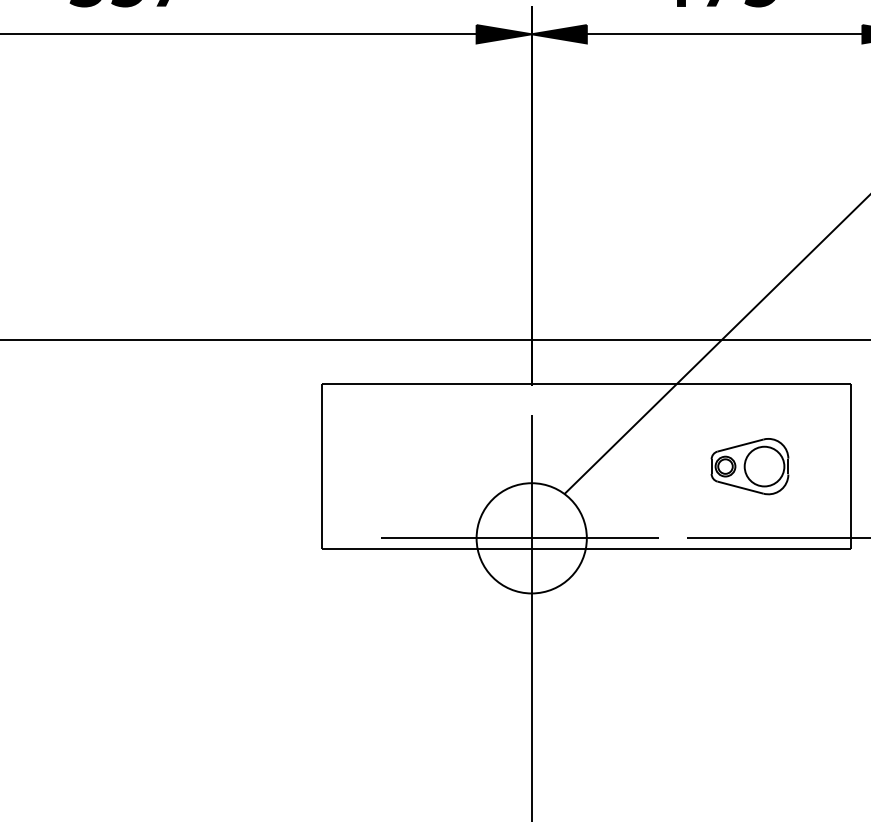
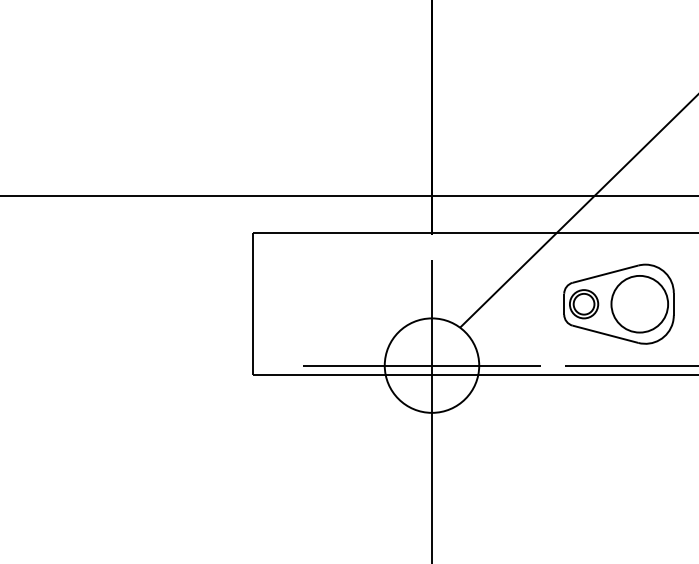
part: (749, 466) -> (618, 304), size x1.67

